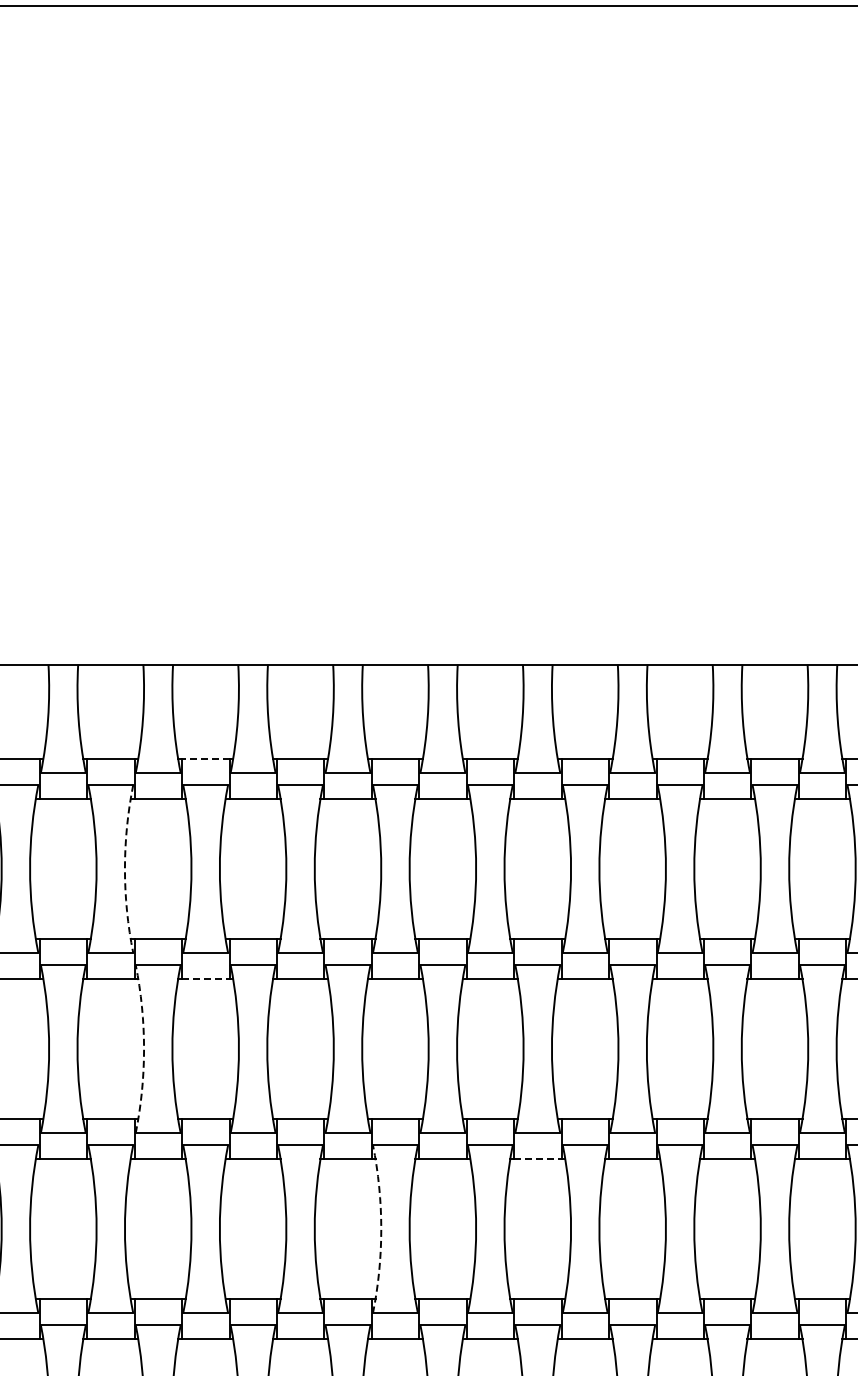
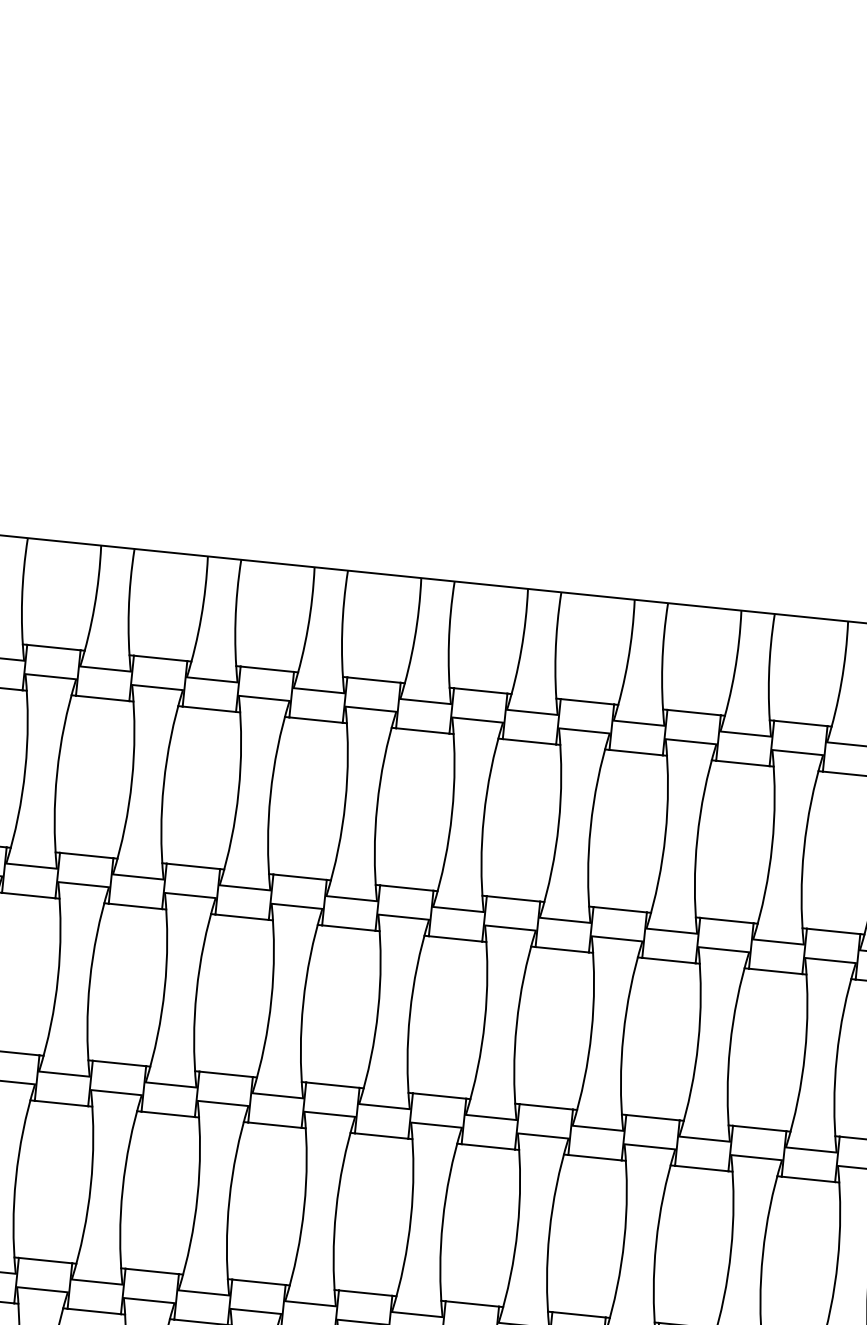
line: (205, 758) -> (267, 668), dashed -> solid
arc: (124, 868) -> (163, 783), dashed -> solid
line: (205, 979) -> (241, 917), dashed -> solid
arc: (144, 1049) -> (165, 989), dashed -> solid
line: (537, 1159) -> (594, 1157), dashed -> solid
arc: (381, 1229) -> (411, 1218), dashed -> solid

